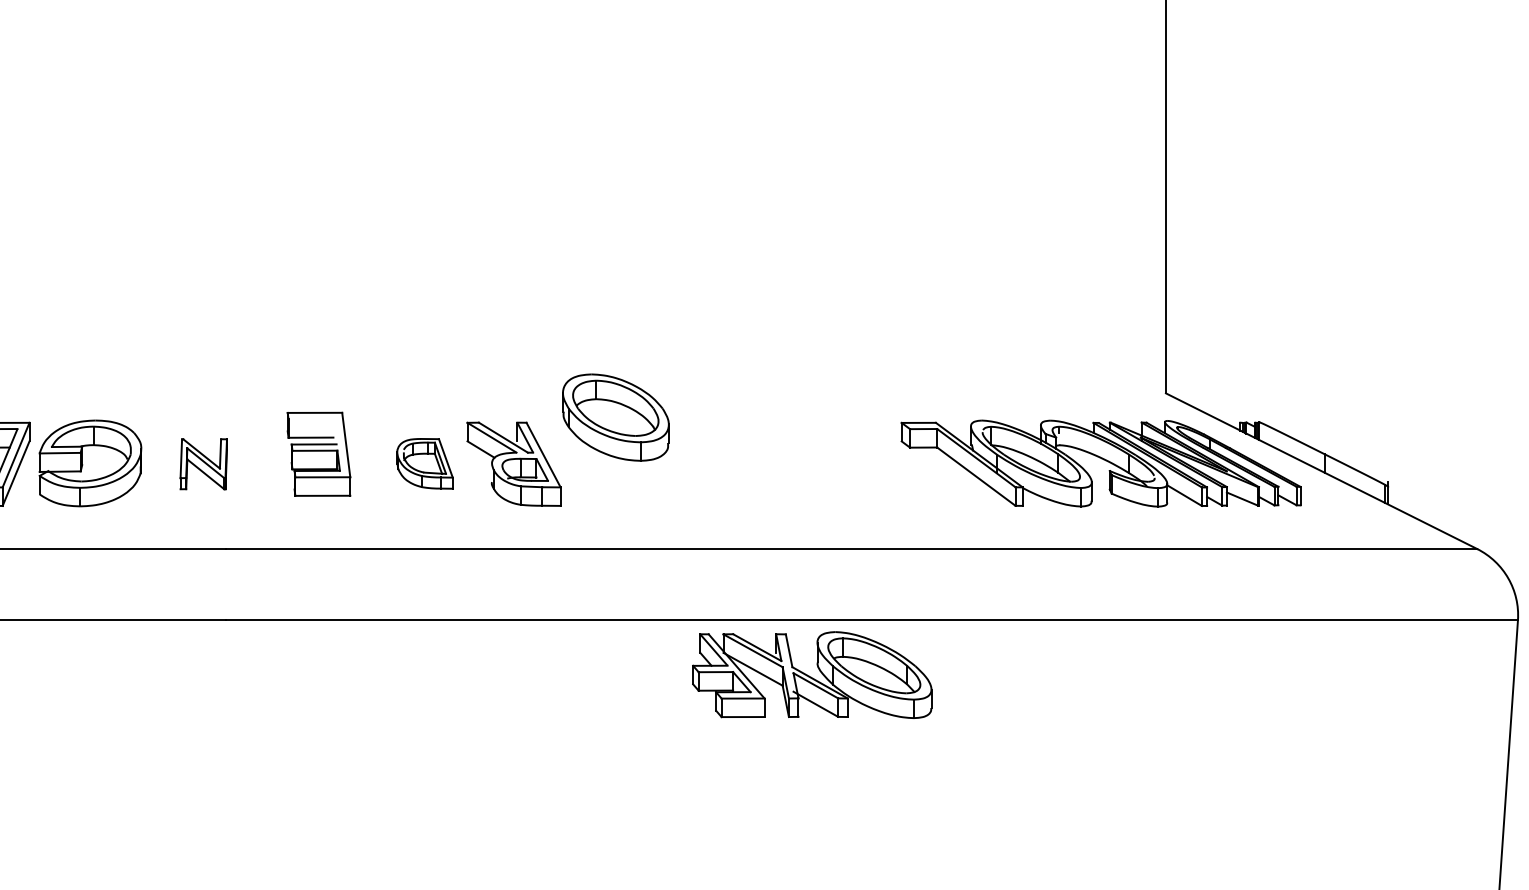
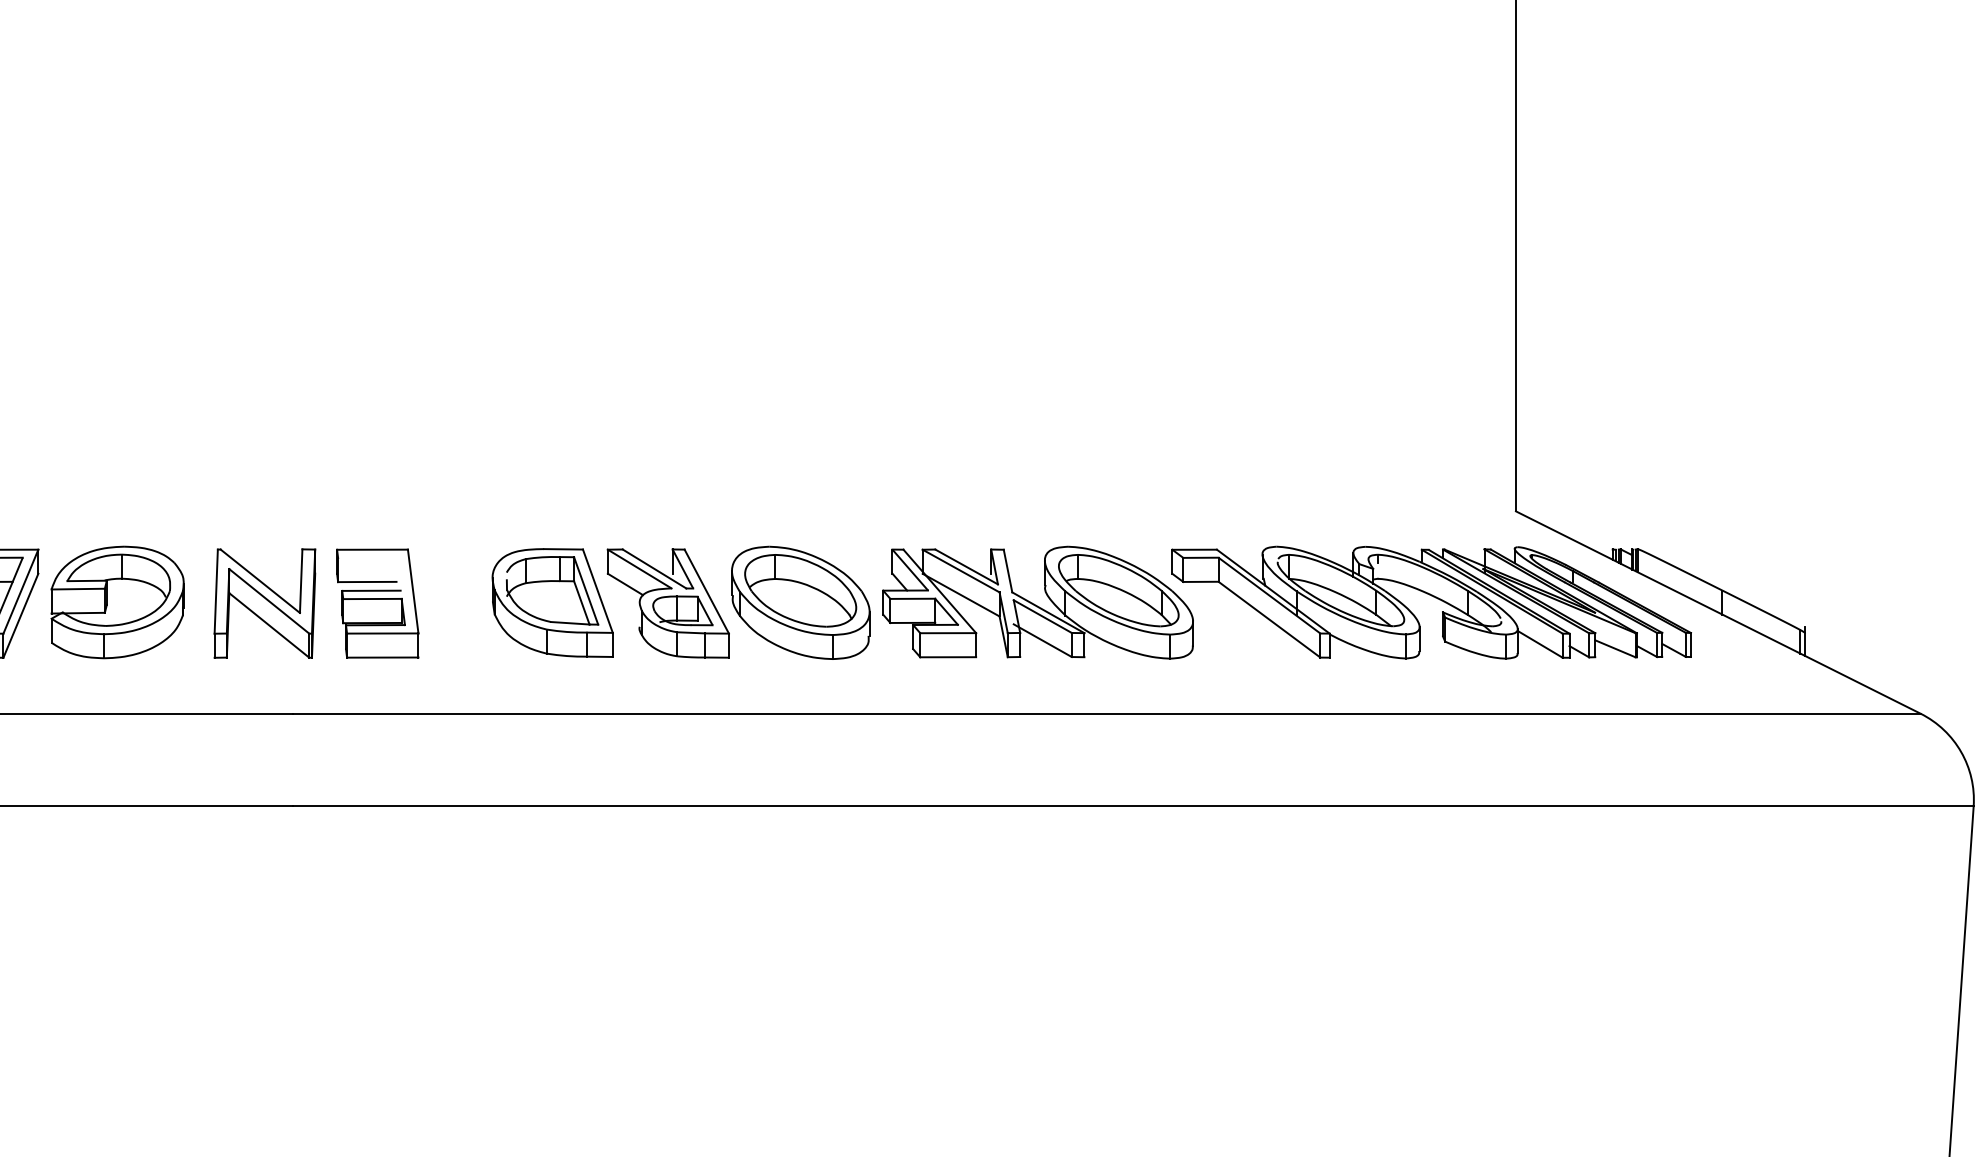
part: (615, 417) -> (800, 602), moved
part: (318, 454) -> (377, 603), moved
part: (424, 463) -> (552, 602), size x1.67
part: (203, 464) -> (264, 603), size x1.67
part: (811, 674) -> (1037, 602), moved

